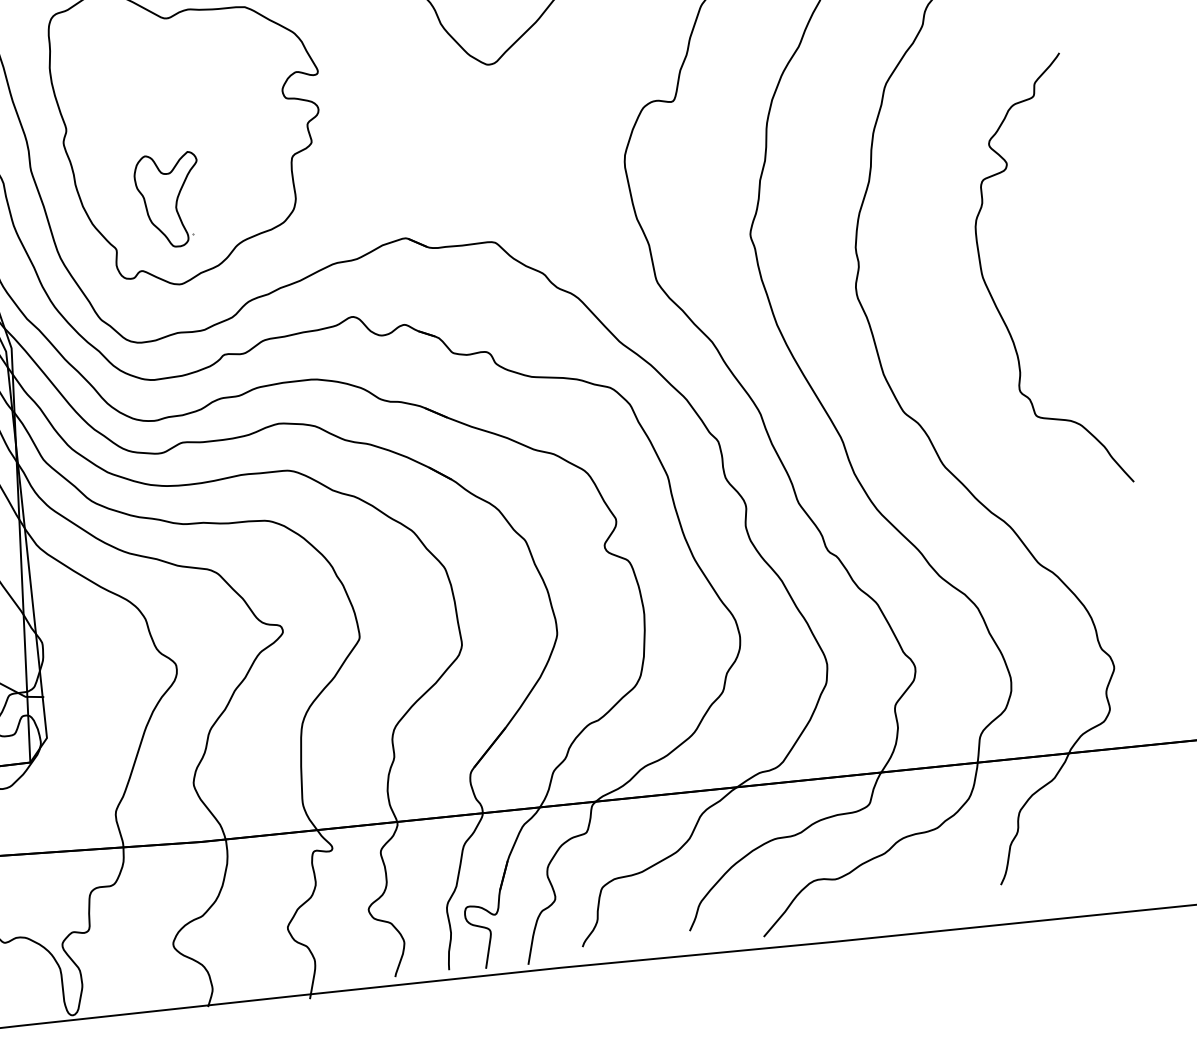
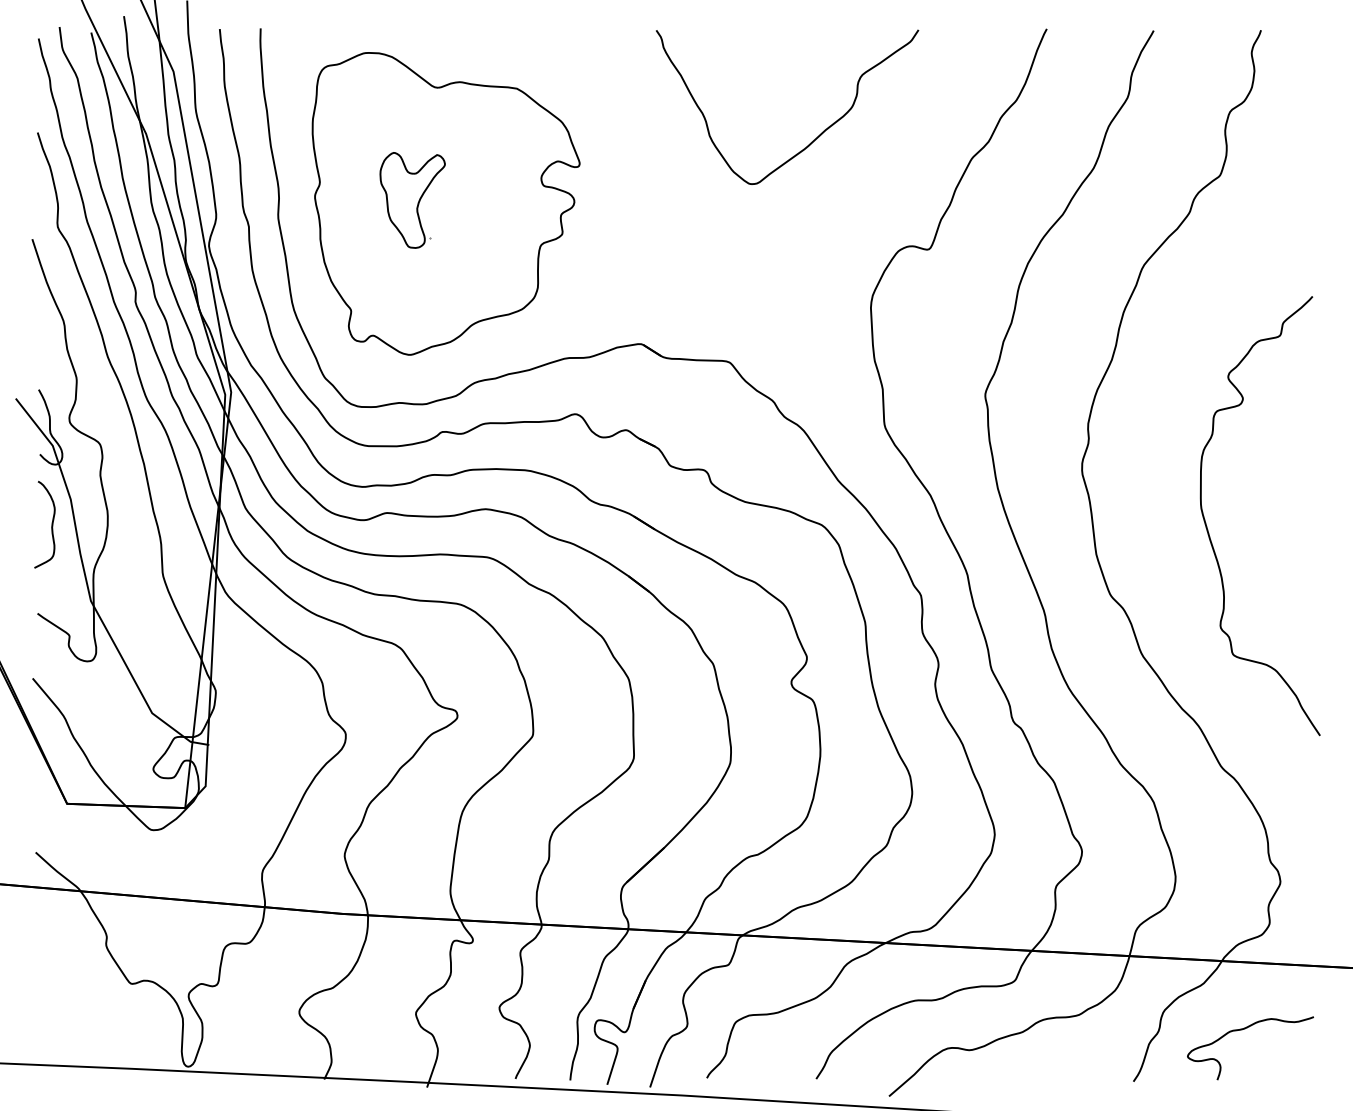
part: (170, 200) -> (412, 200), moved
curve: (993, 297) -> (1208, 529), moved
curve: (1102, 816) -> (1245, 1029), added

